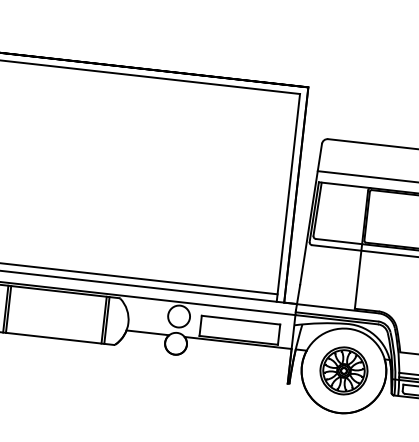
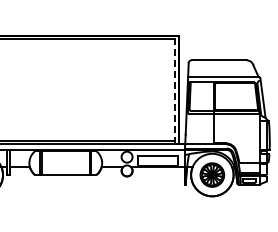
line: (287, 197) -> (174, 91), solid -> dashed

